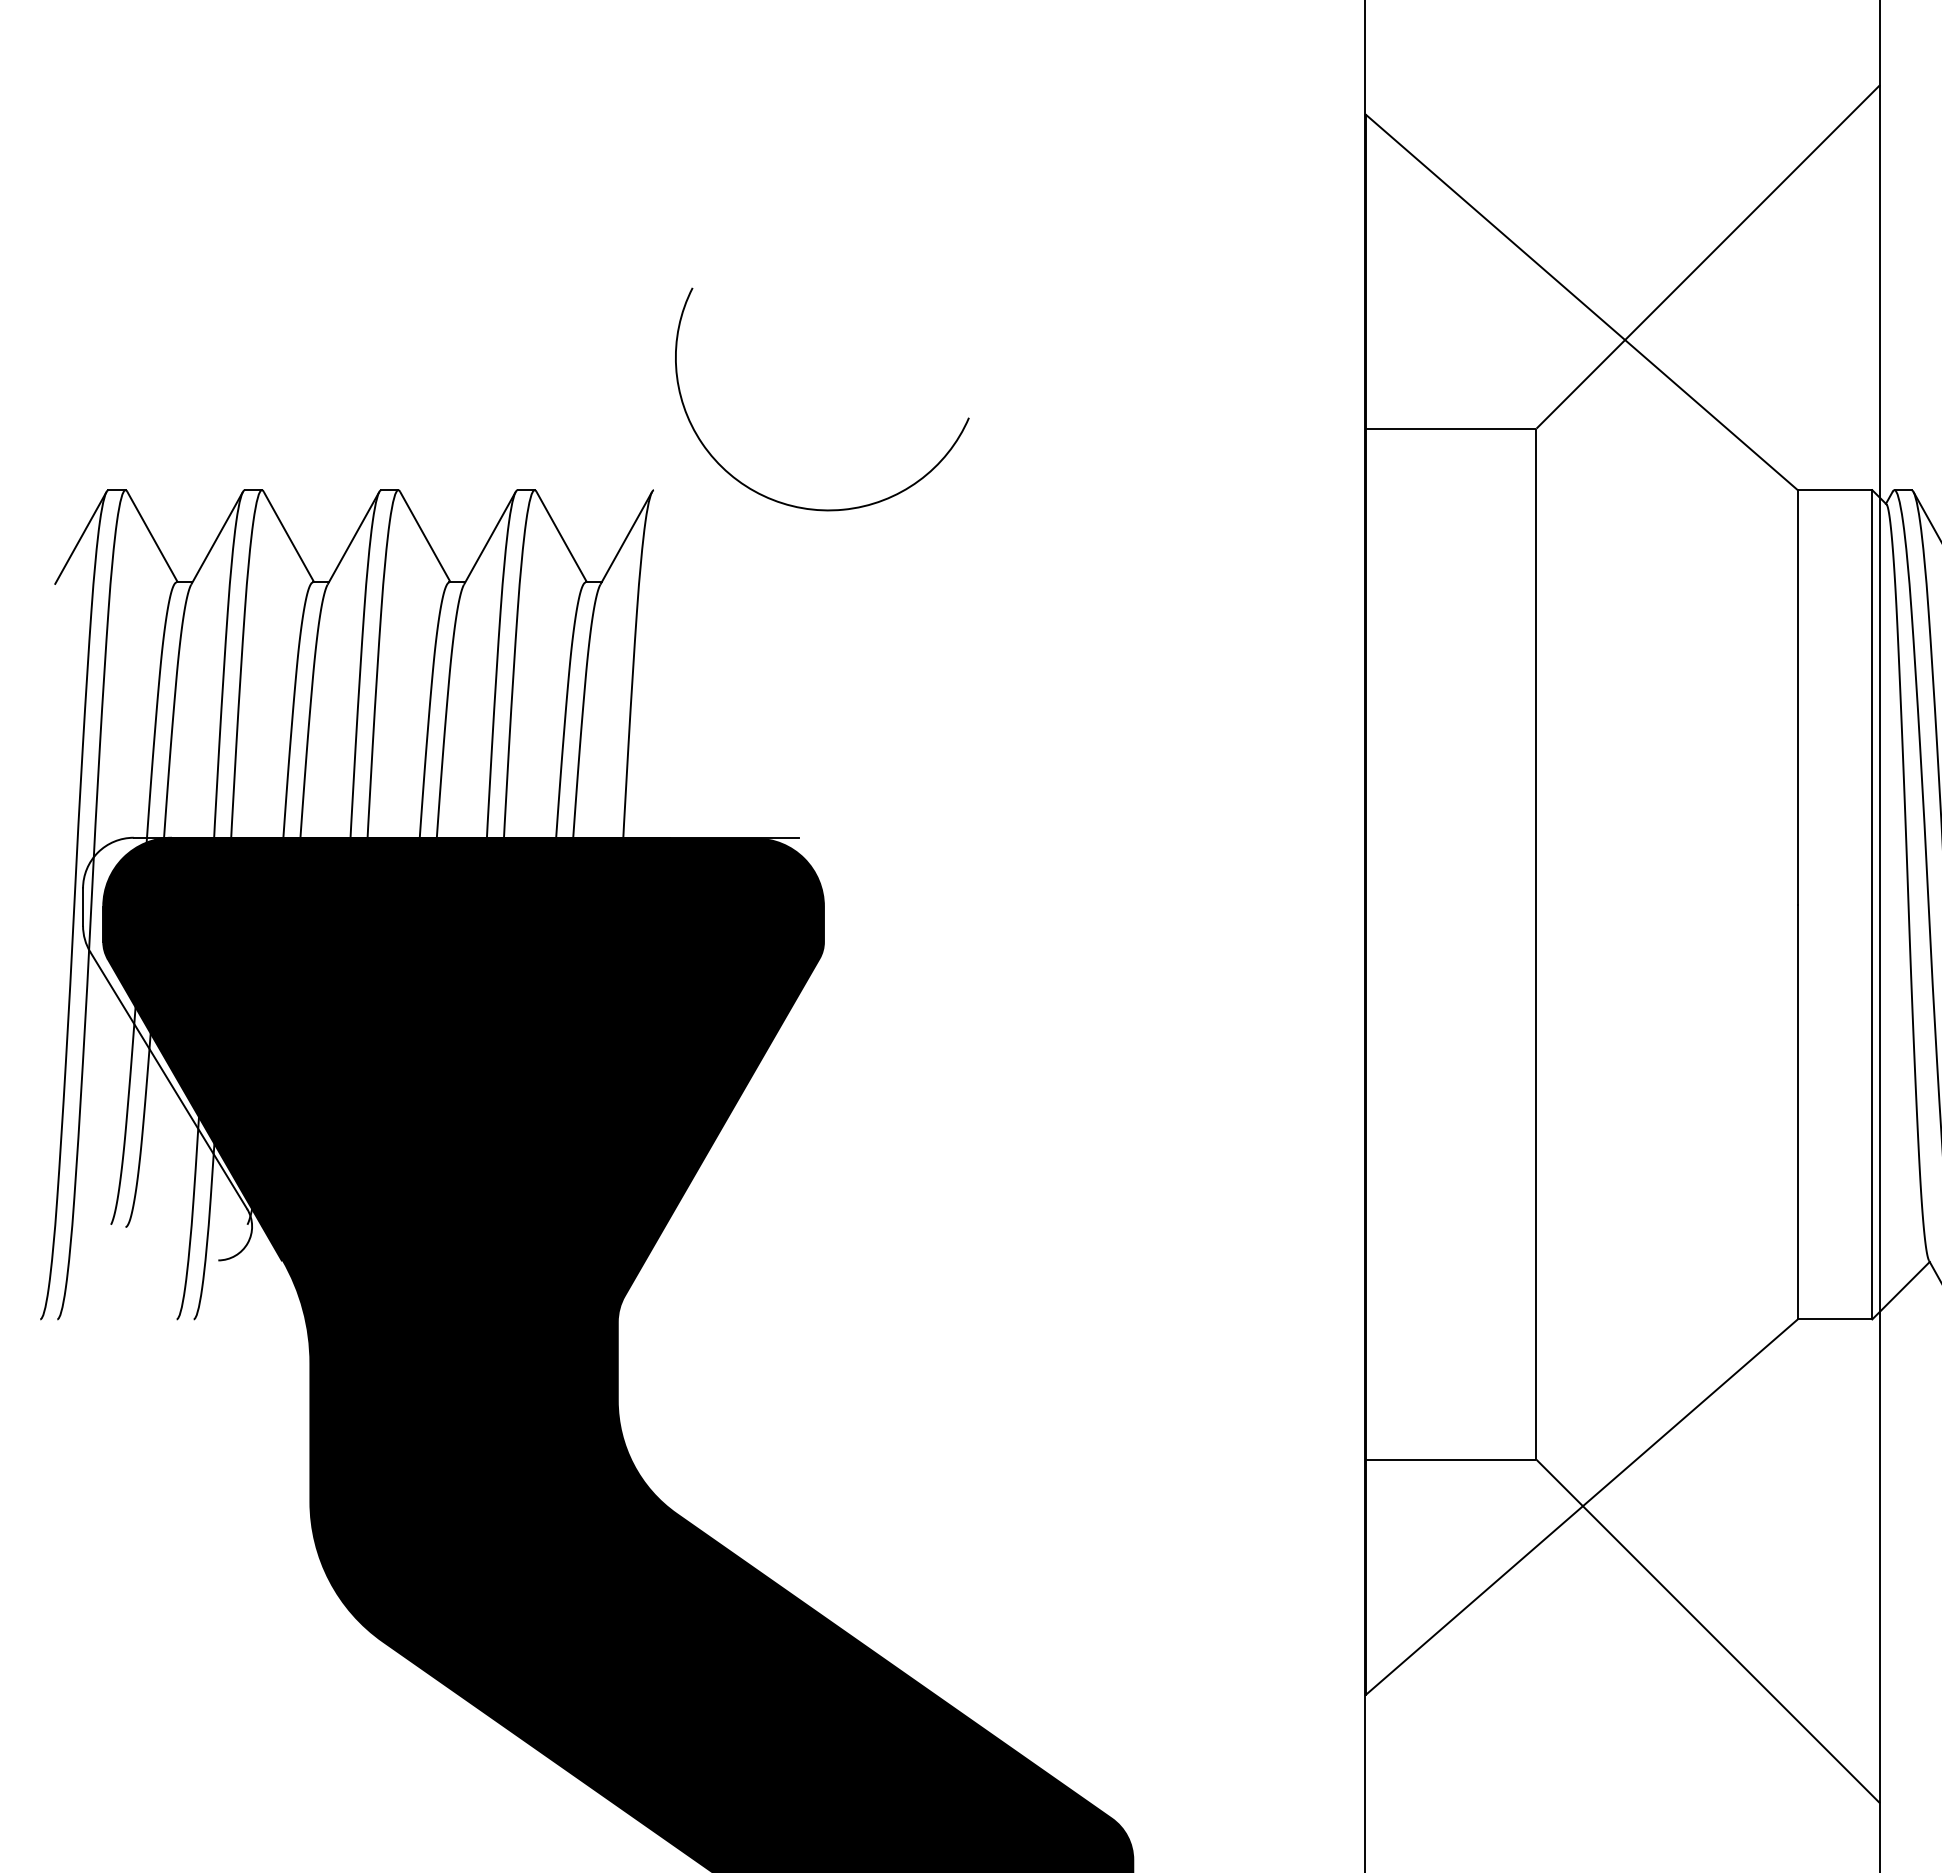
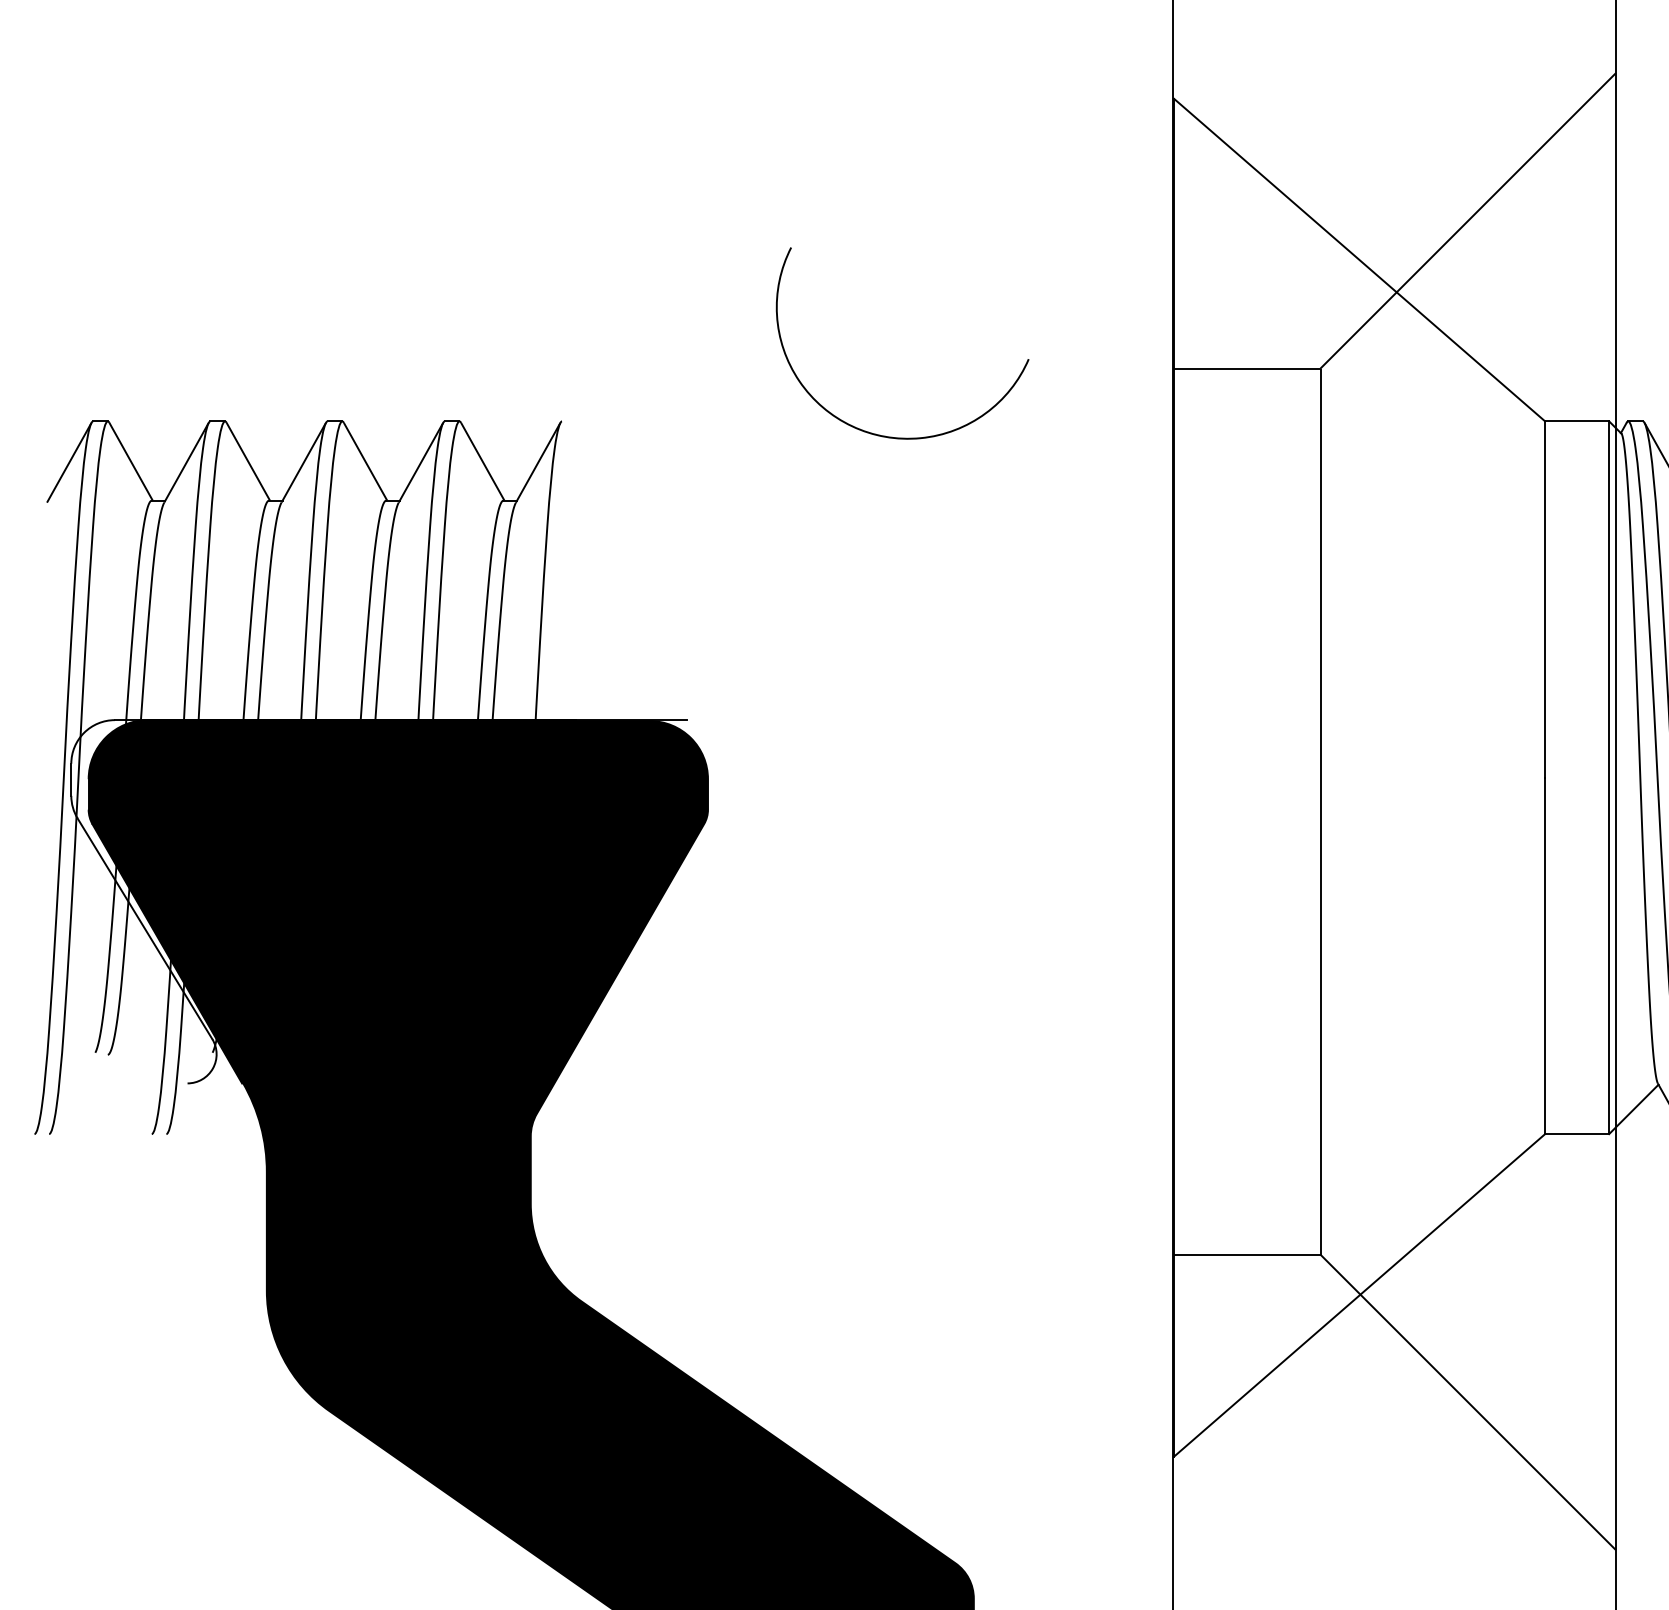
part: (806, 507) -> (889, 436), moved

